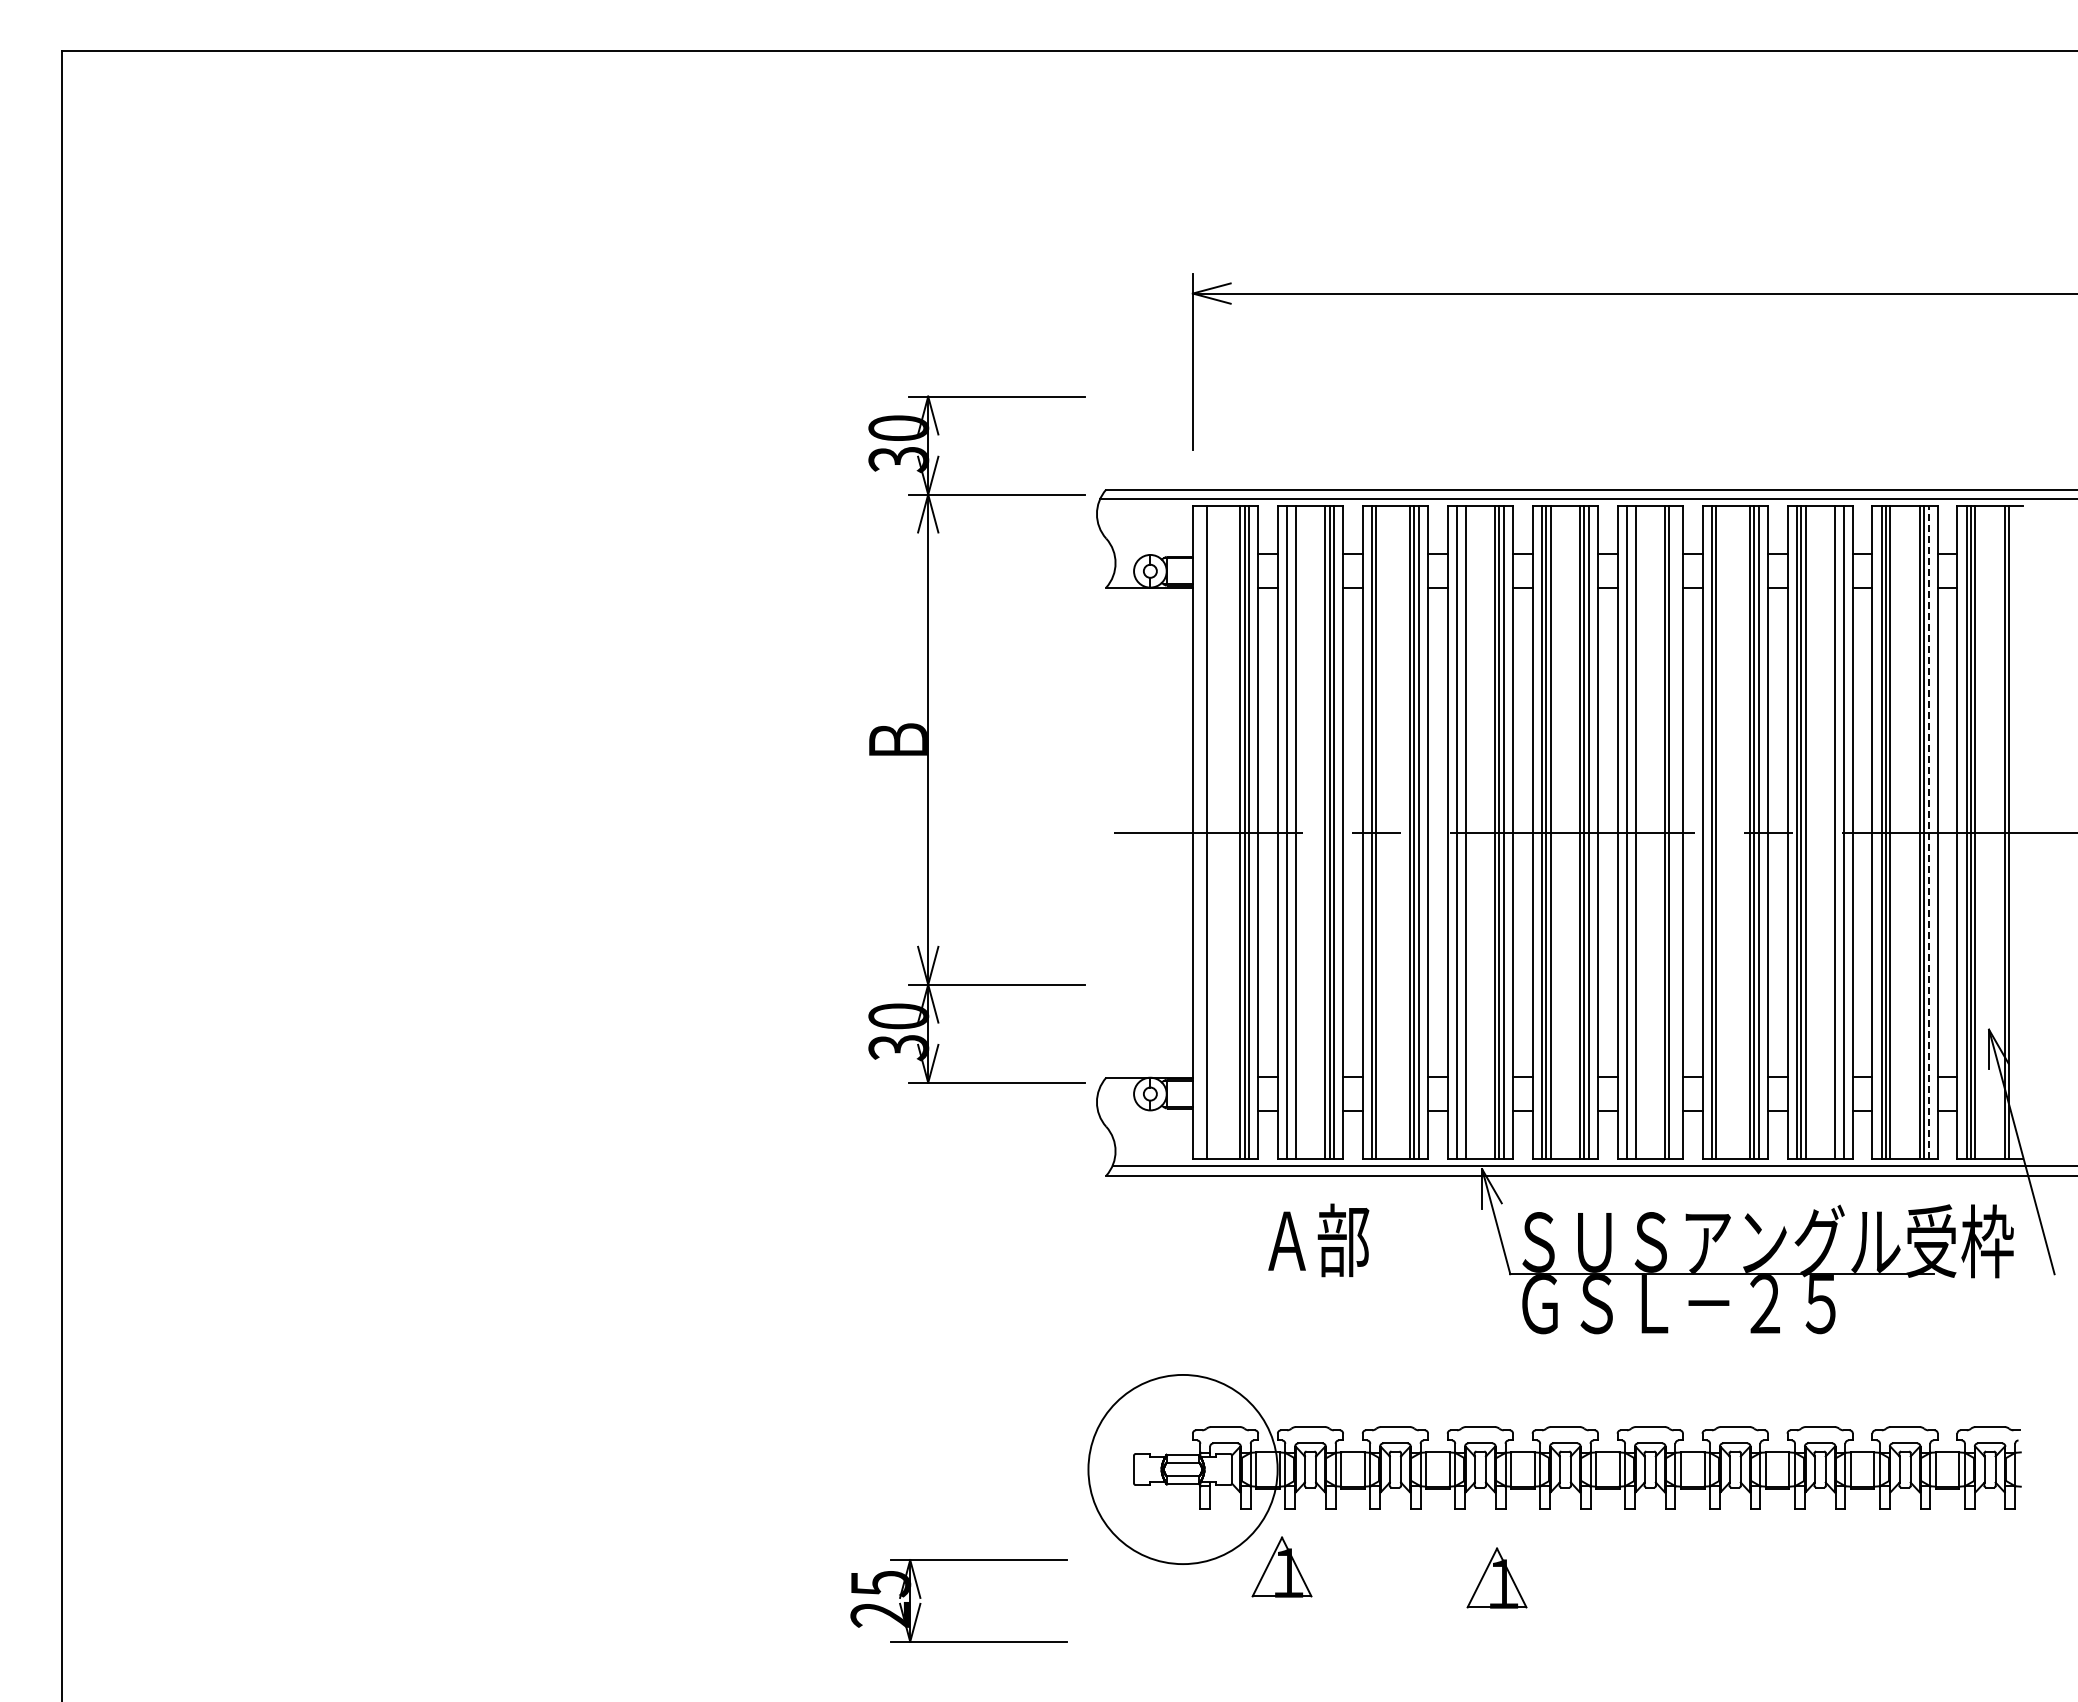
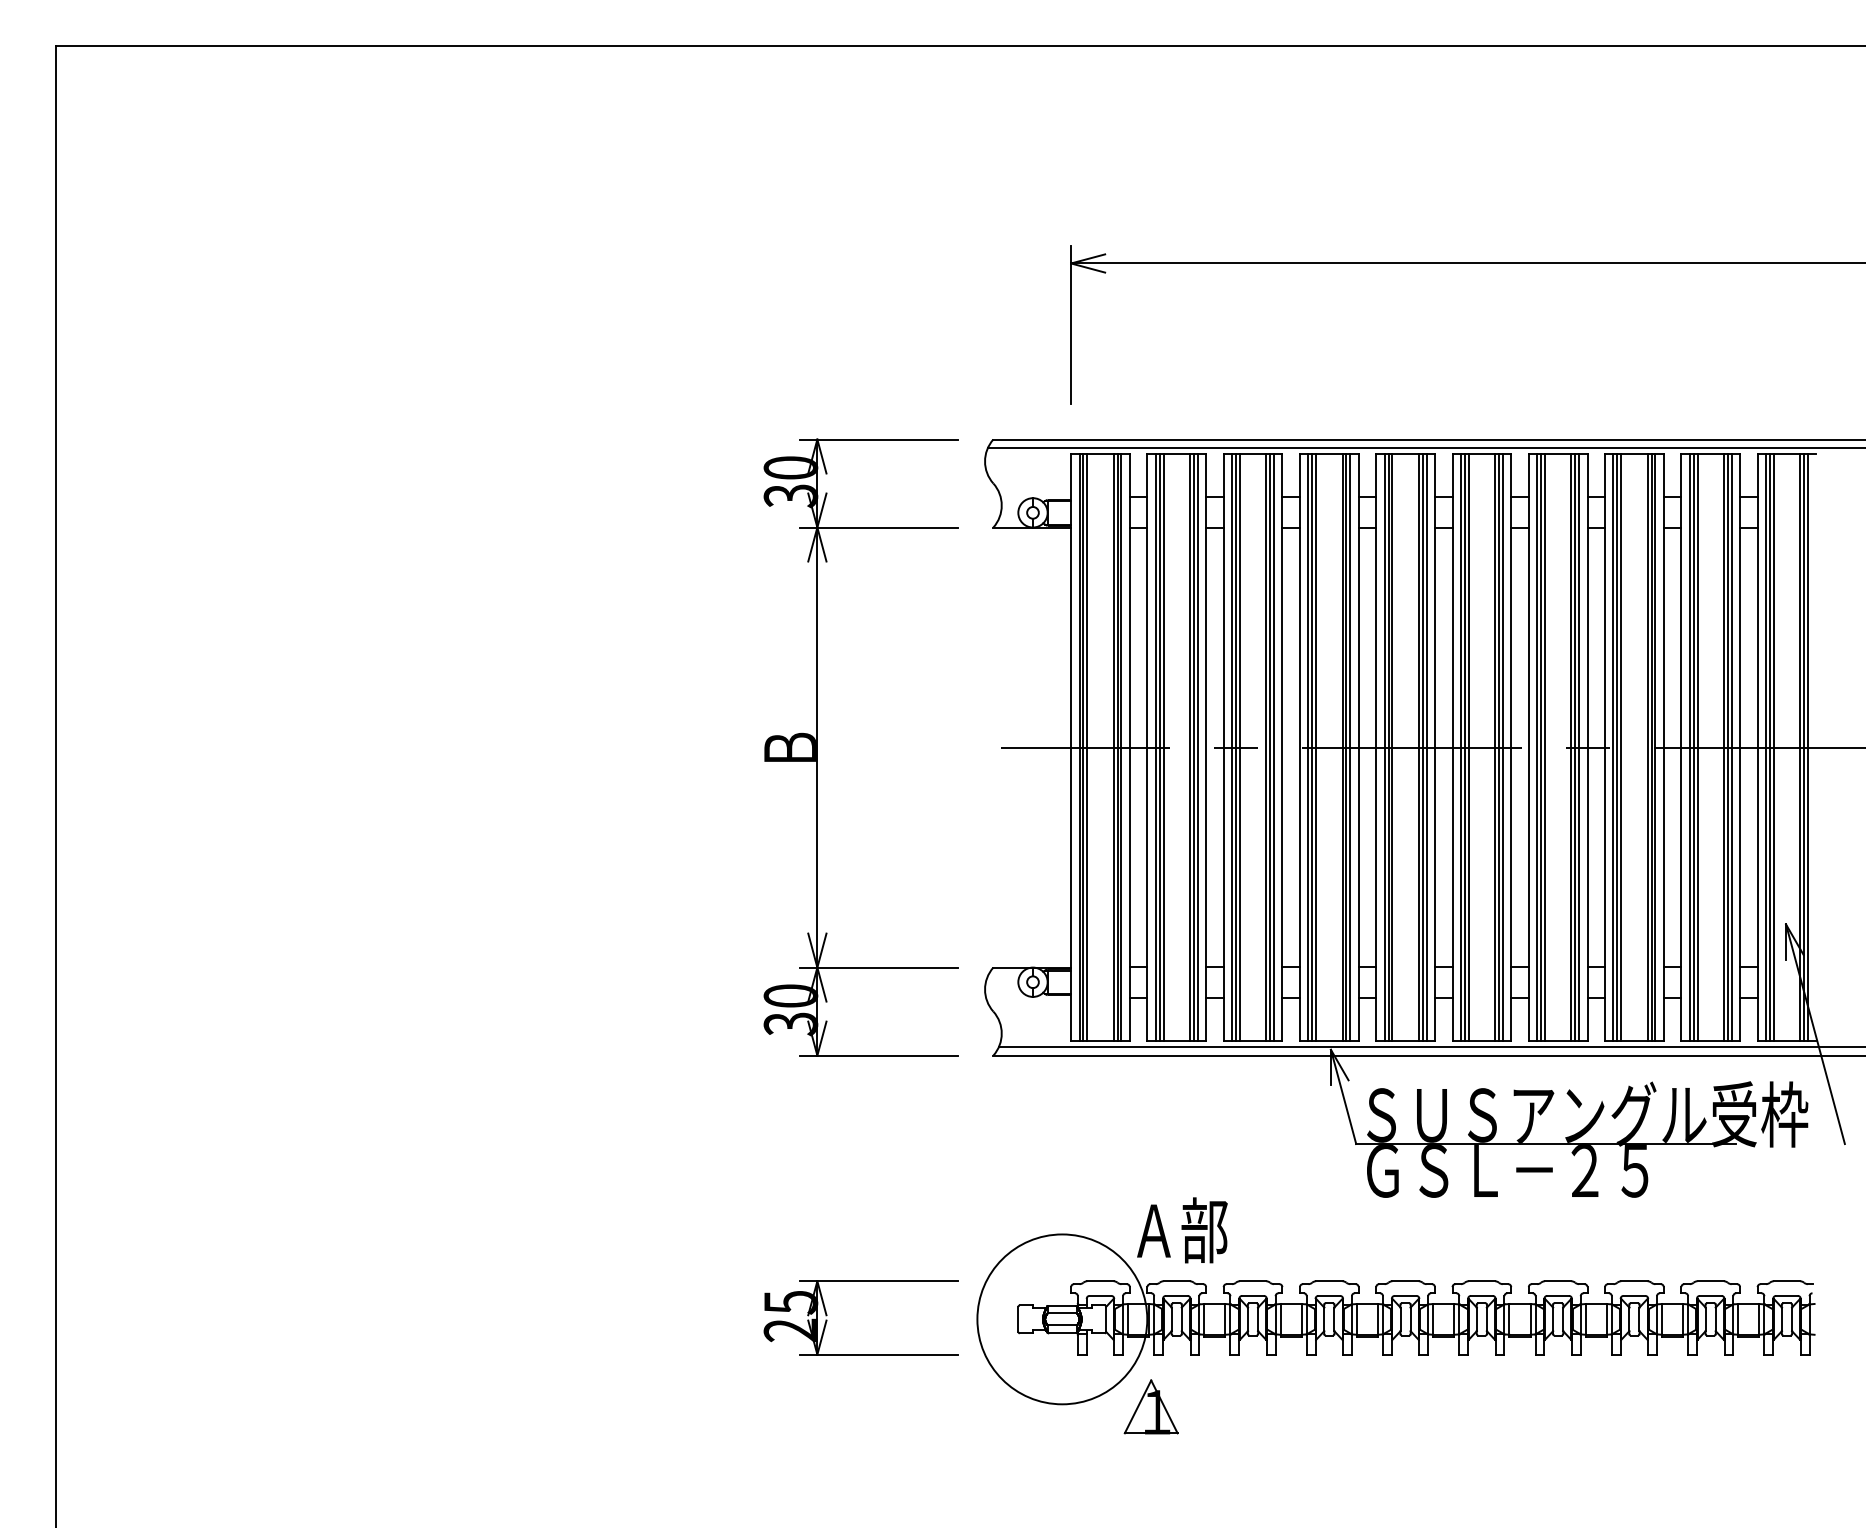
part: (928, 739) -> (817, 747), moved
line: (1202, 832) -> (1079, 747), added
line: (1210, 832) -> (1086, 747), added
line: (1291, 832) -> (1159, 747), added
line: (1380, 832) -> (1239, 747), added
line: (1461, 832) -> (1312, 747), added
line: (1631, 832) -> (1465, 747), added
line: (1673, 832) -> (1502, 747), added
line: (1720, 832) -> (1544, 747), added
line: (1839, 832) -> (1651, 747), added
line: (1928, 832) -> (1731, 747), dashed -> solid
line: (2013, 832) -> (1808, 747), added
text: (1318, 1240) -> (1182, 1230), moved
part: (1496, 1577) -> (1343, 1416), removed
part: (921, 1598) -> (827, 1315), moved

